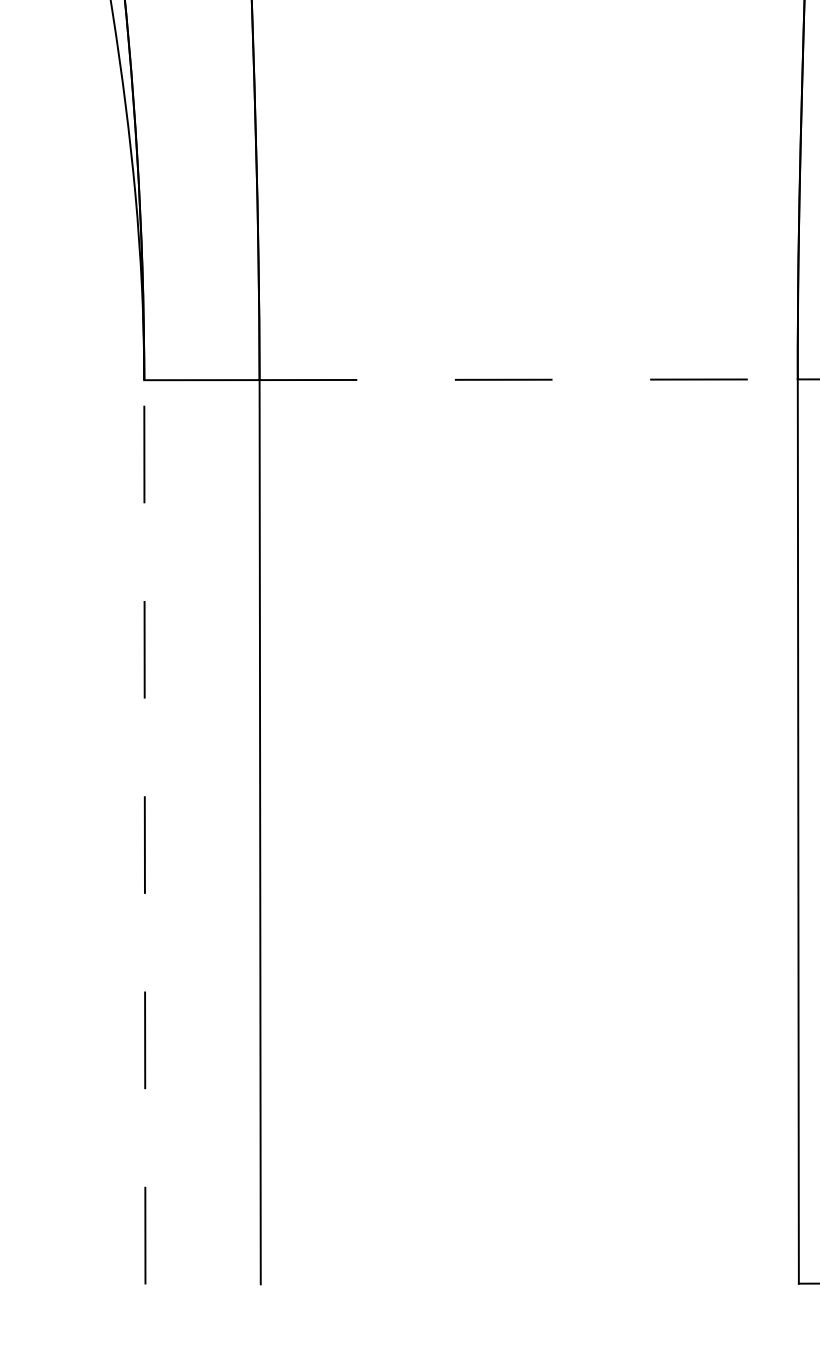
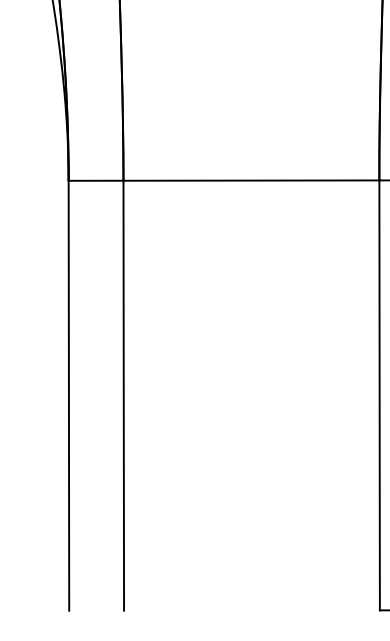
line: (528, 379) -> (251, 180), dashed -> solid
line: (143, 831) -> (68, 395), dashed -> solid

